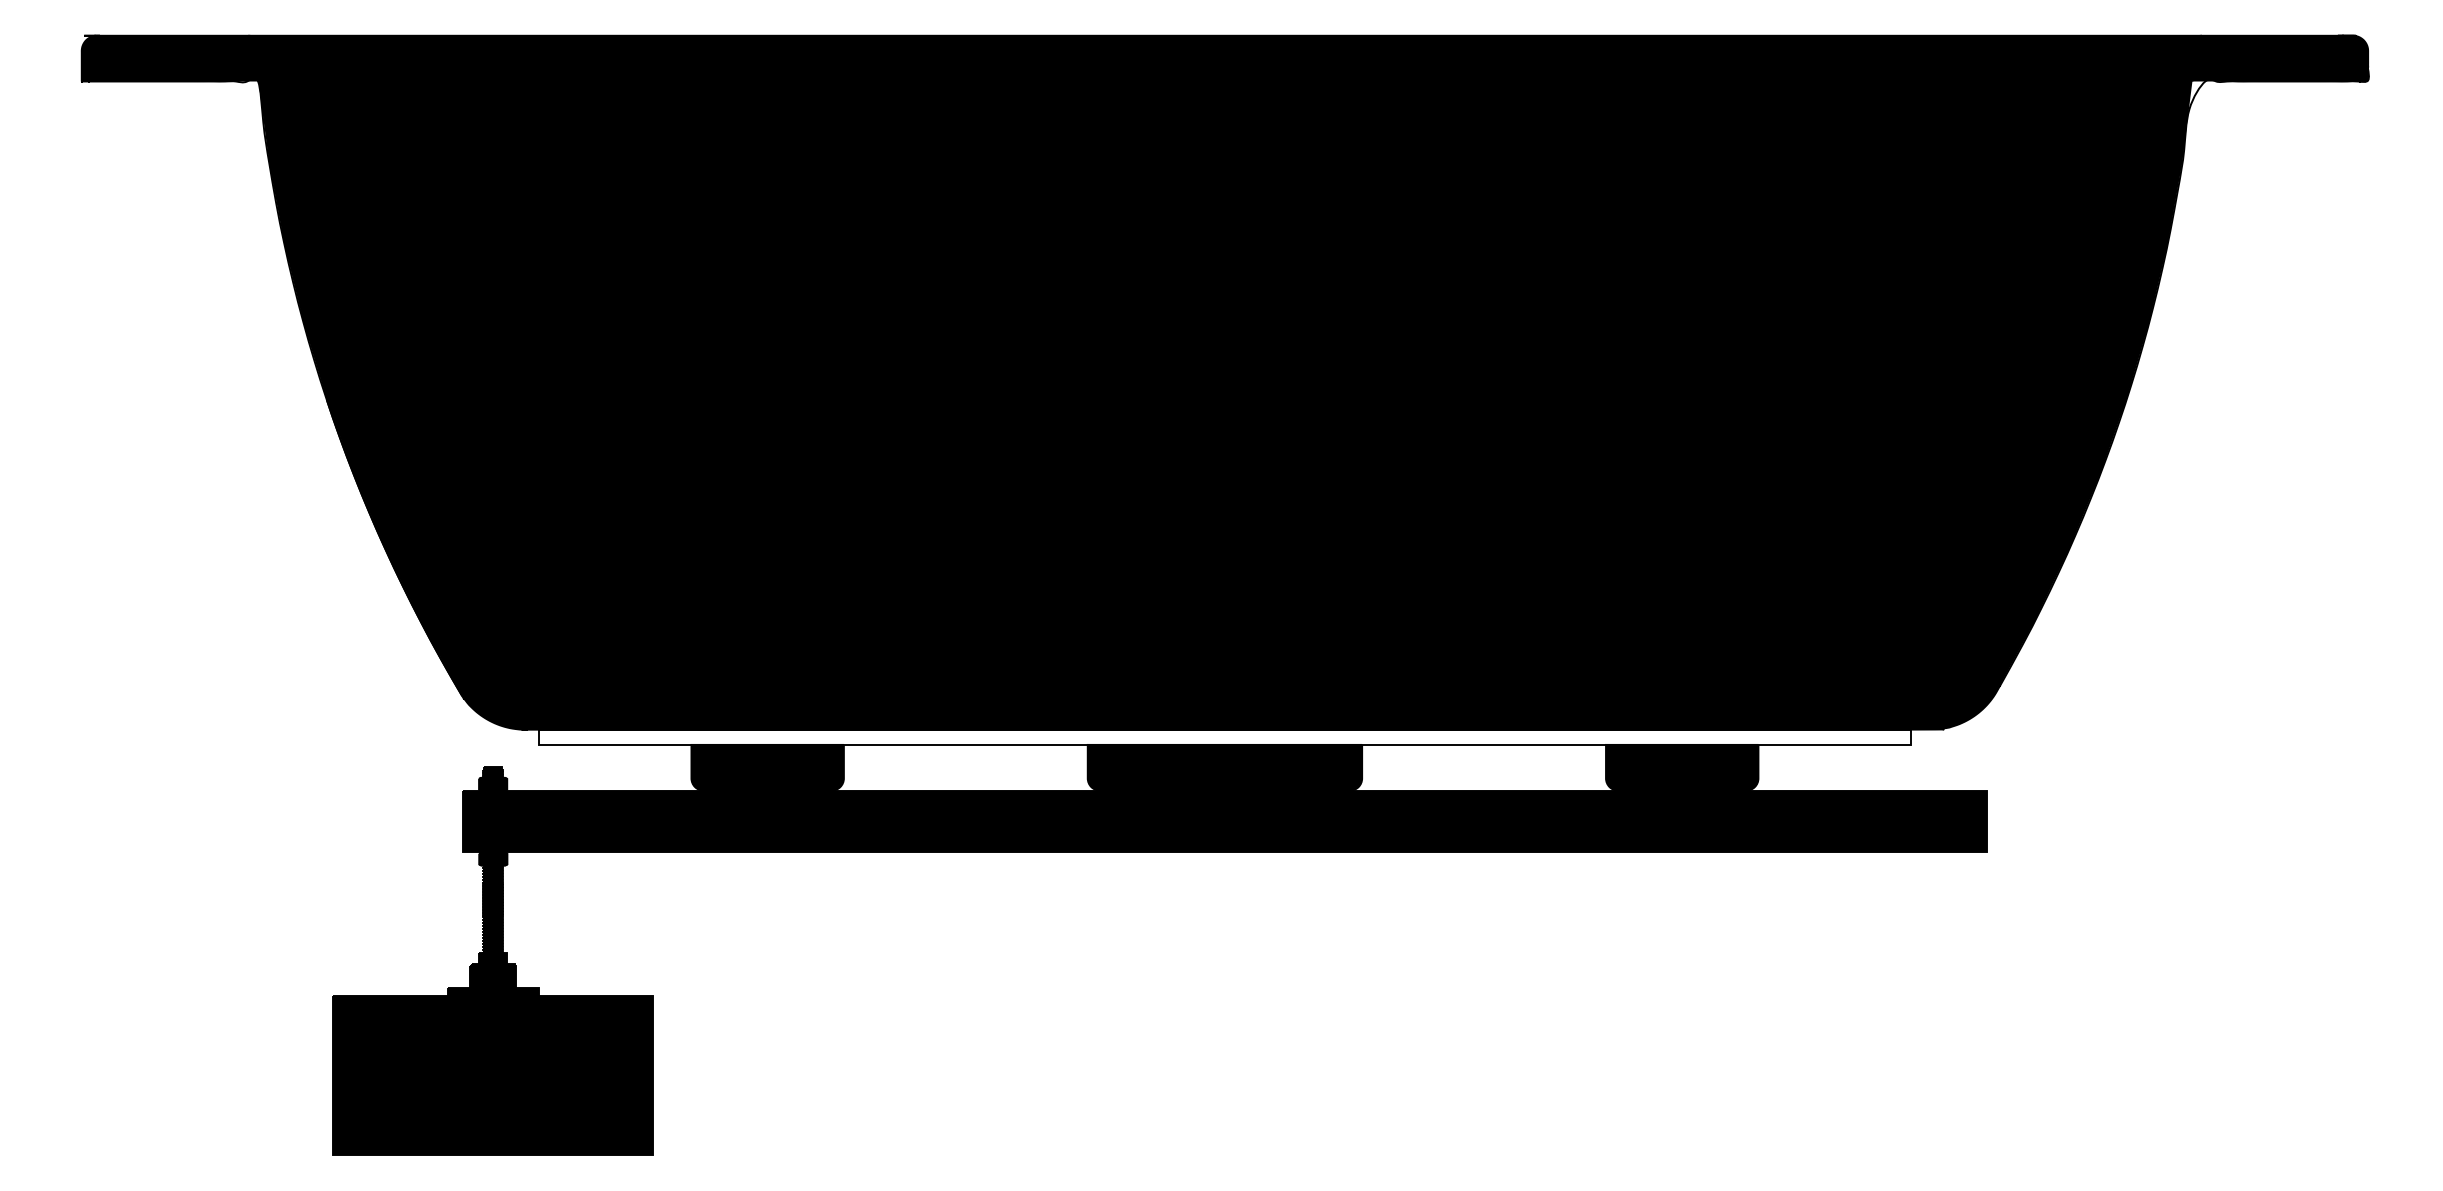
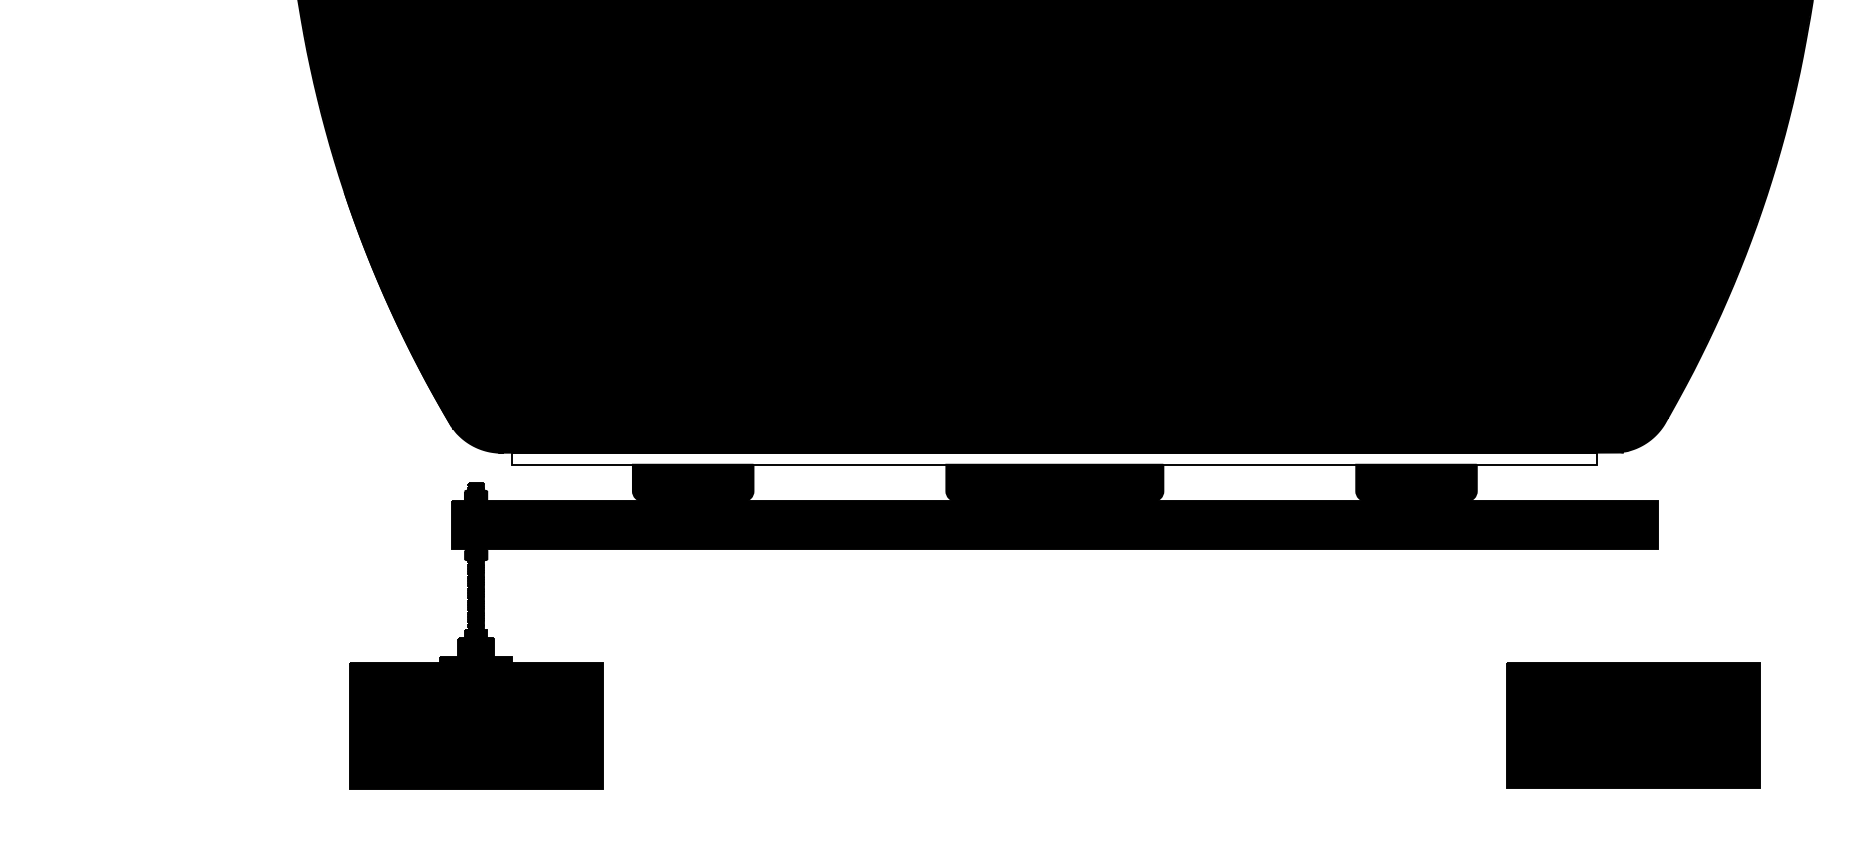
part: (1956, 1074) -> (1633, 725), added

